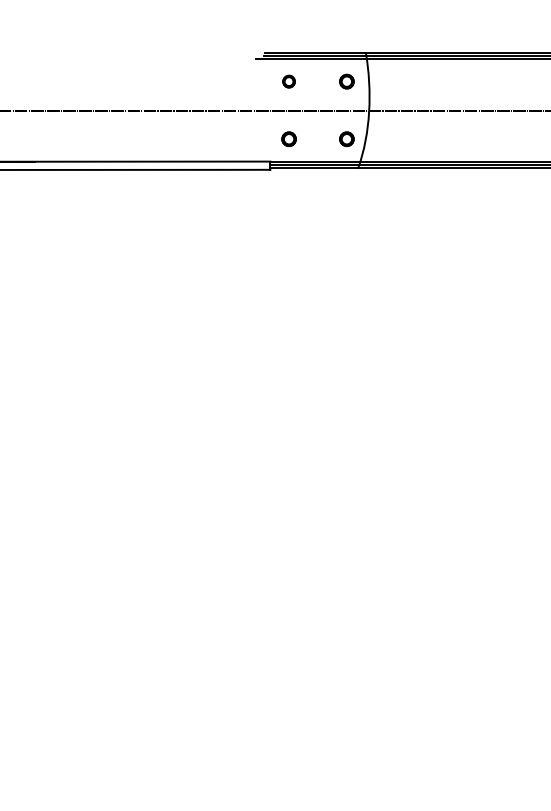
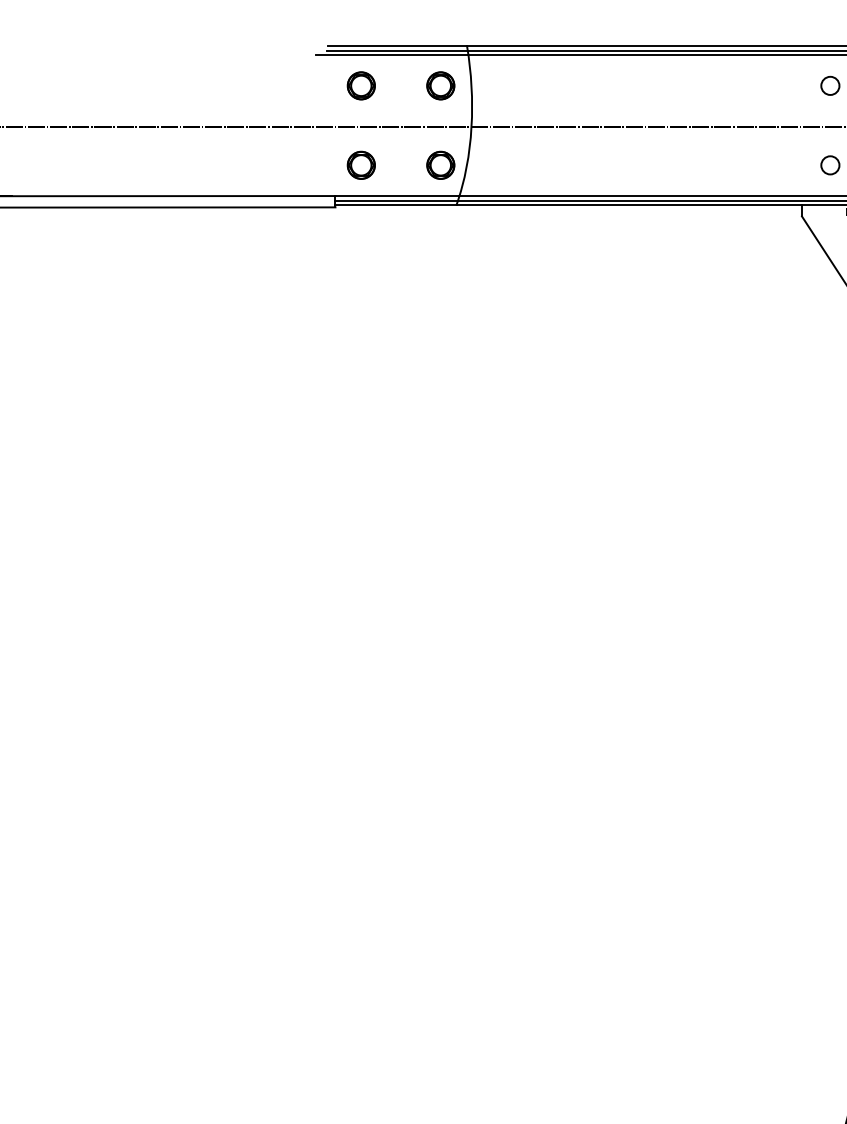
part: (288, 81) -> (360, 85), size x1.67
part: (346, 81) -> (440, 85), size x1.43
part: (288, 138) -> (360, 164), size x1.43
part: (346, 138) -> (440, 164), size x1.43

